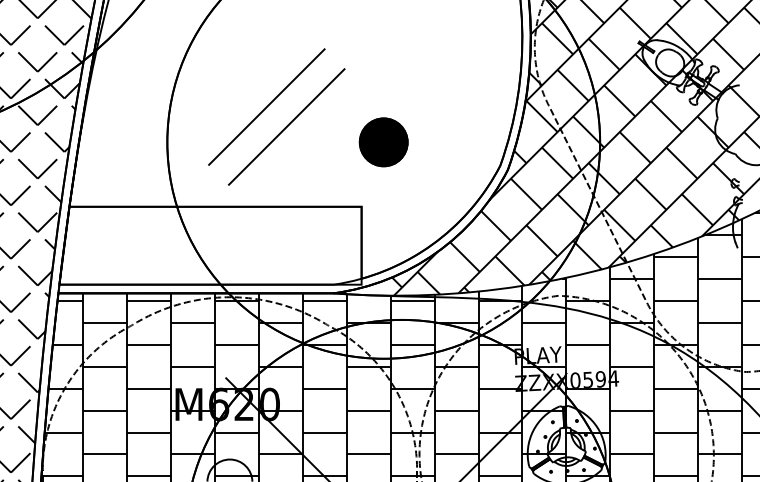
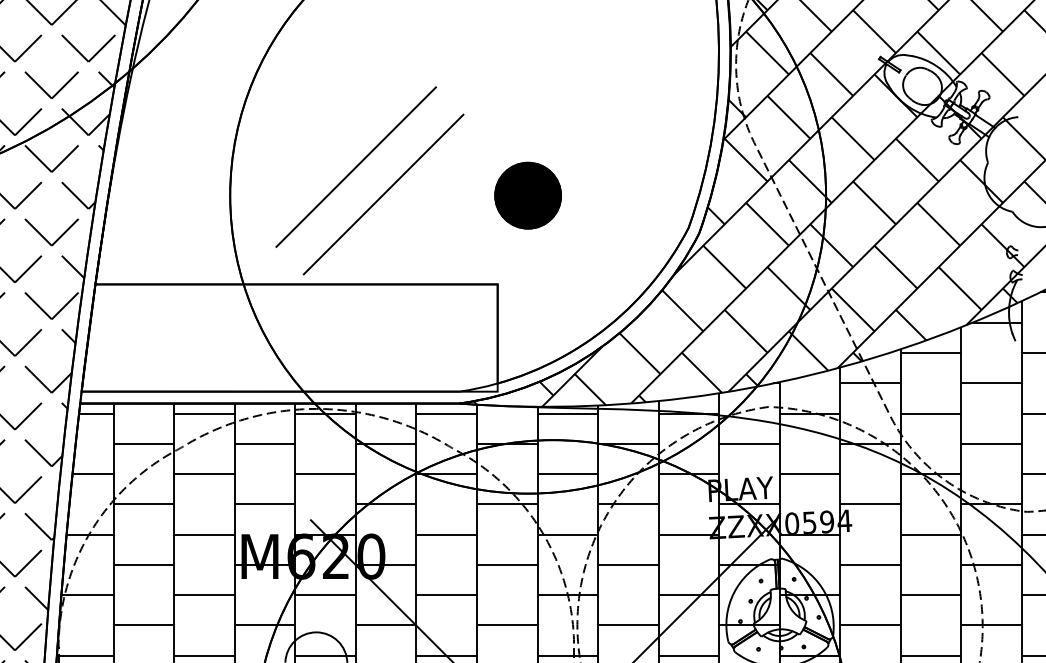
part: (267, 107) -> (357, 167), moved

